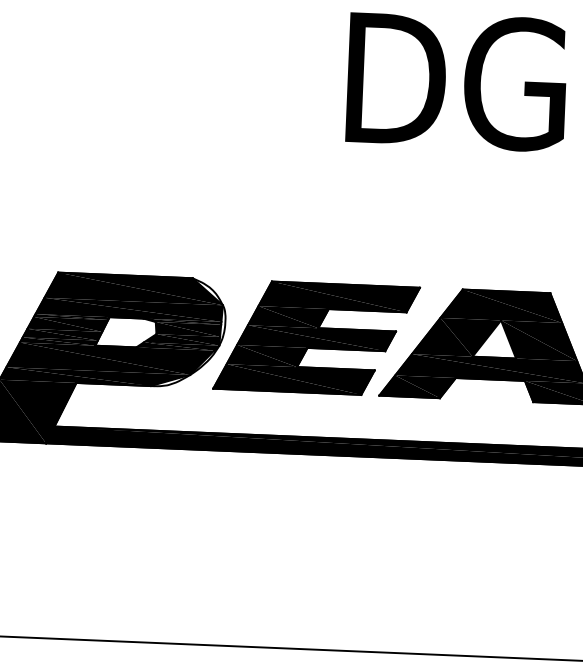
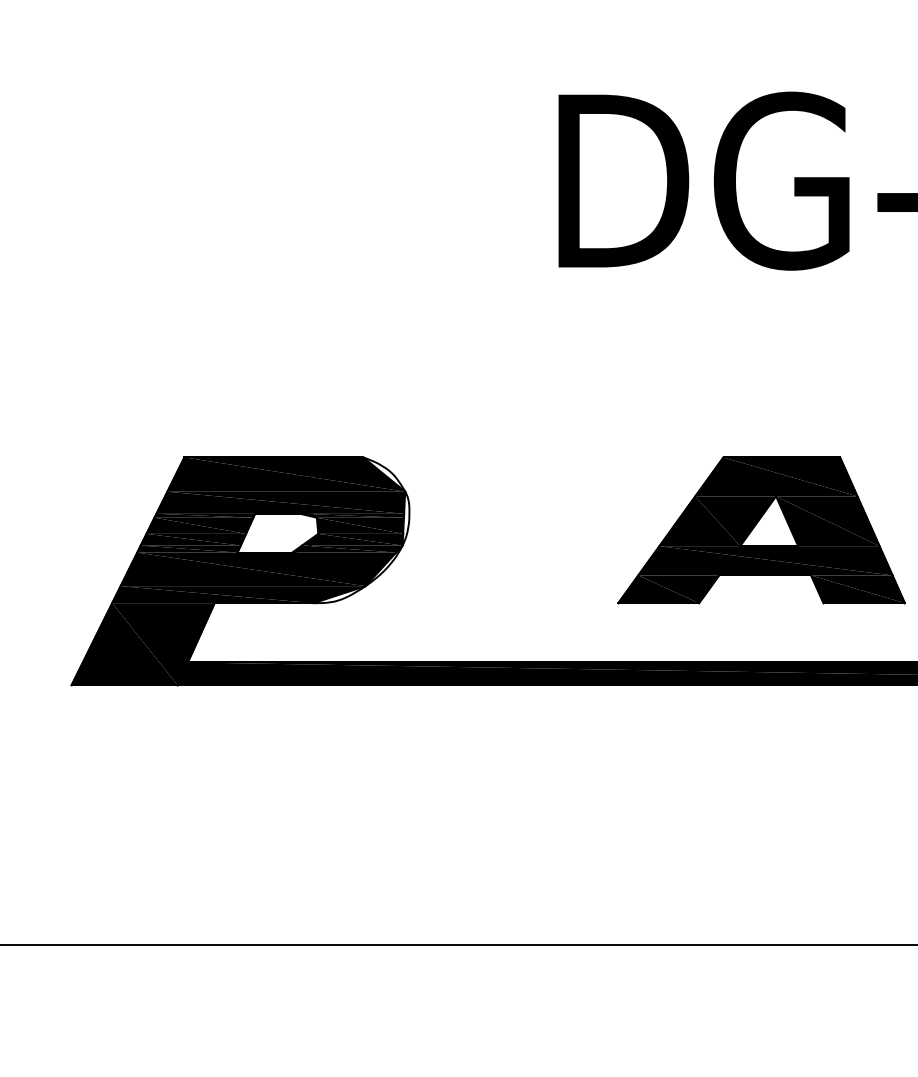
part: (316, 338) -> (531, 530), removed

